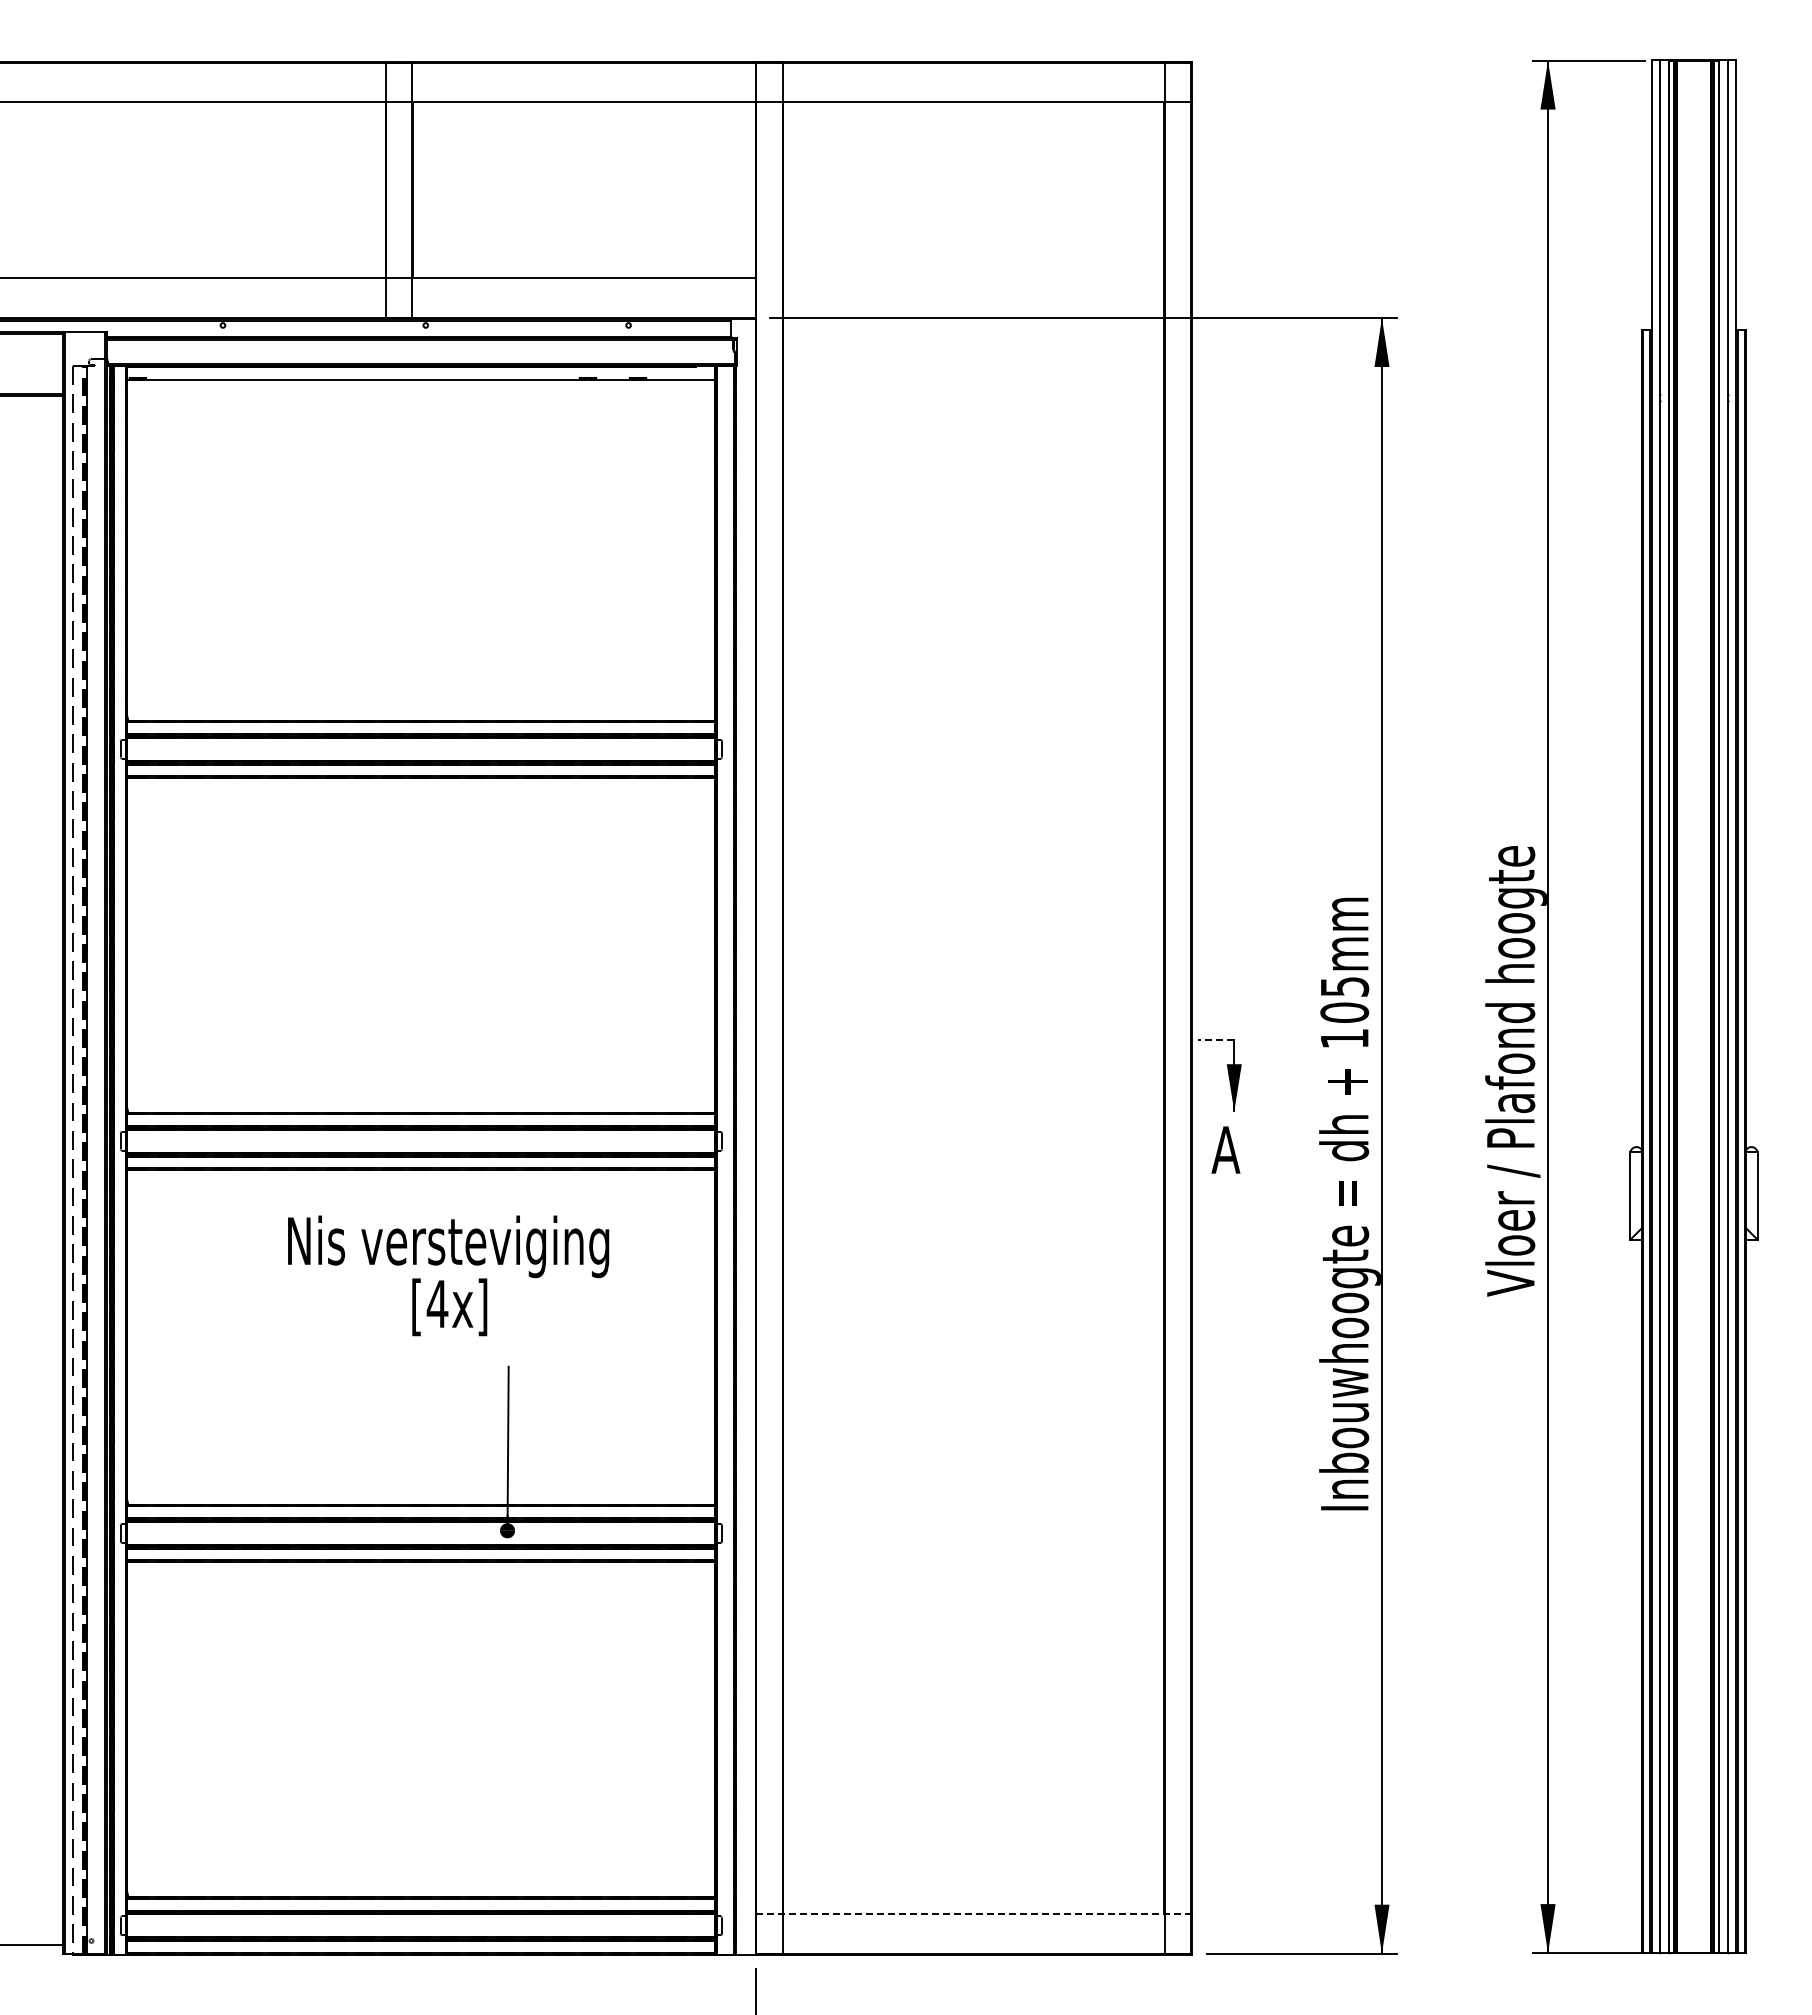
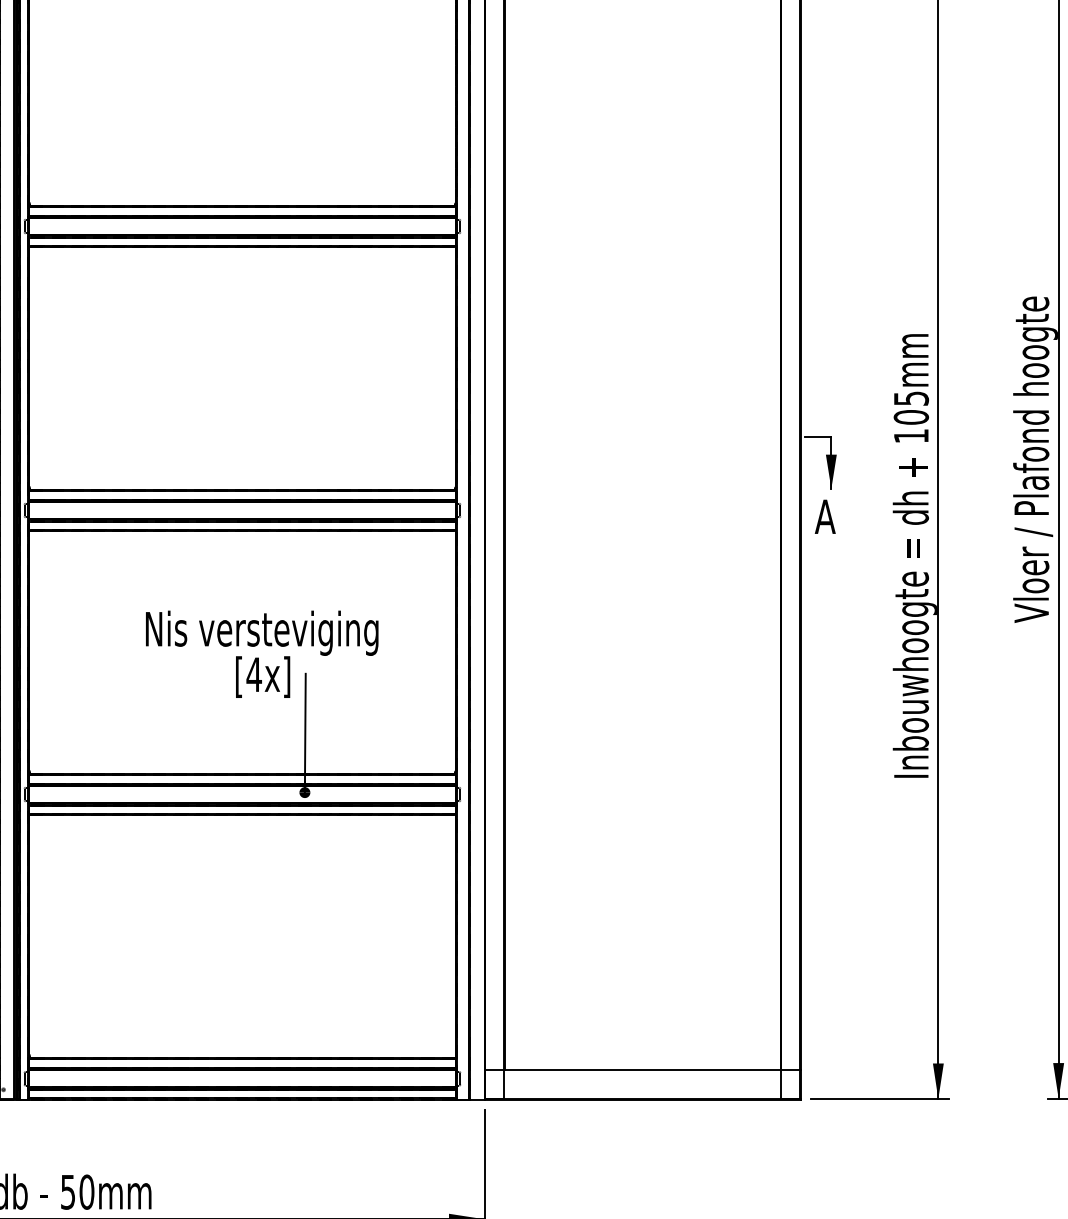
line: (1216, 1039) -> (818, 436), dashed -> solid
text: (448, 1275) -> (262, 654), moved
line: (974, 1913) -> (643, 1069), dashed -> solid

